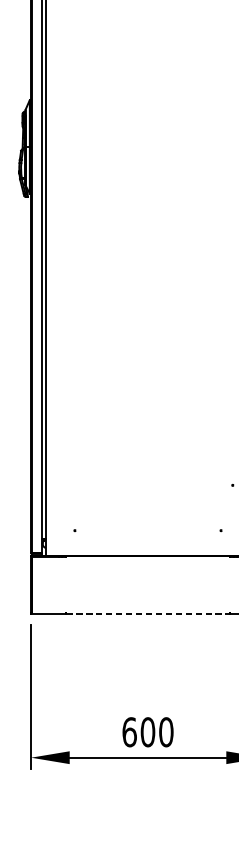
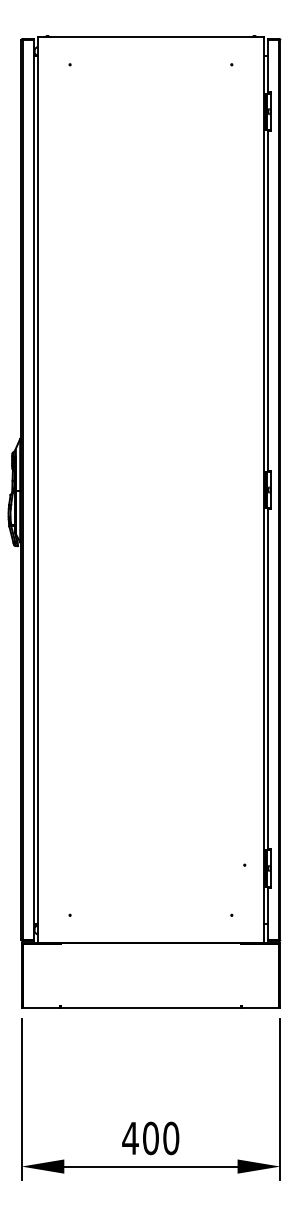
line: (148, 613) -> (151, 1007), dashed -> solid
text: (129, 732) -> (130, 1138), 600 -> 400

